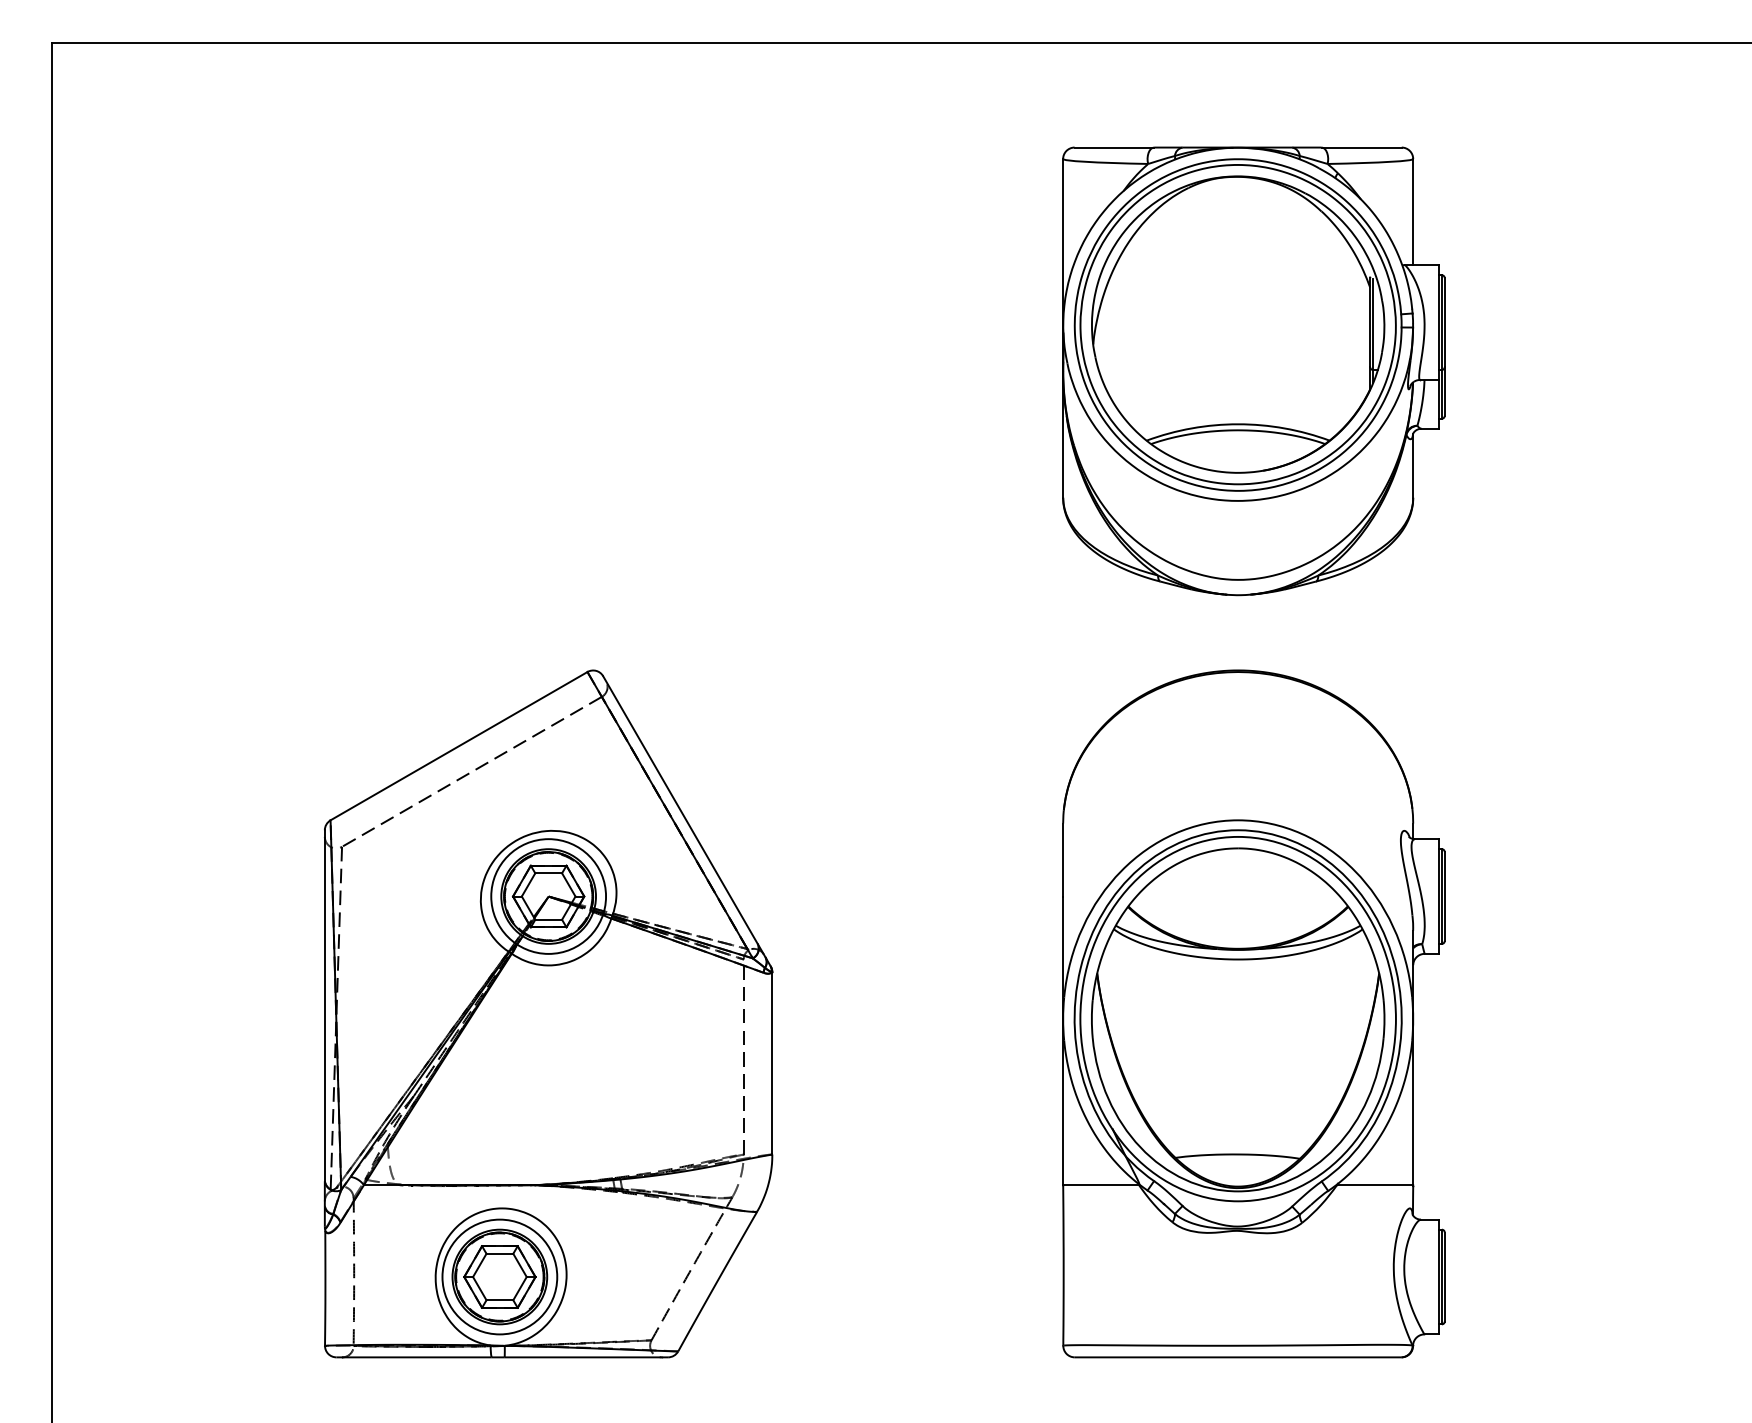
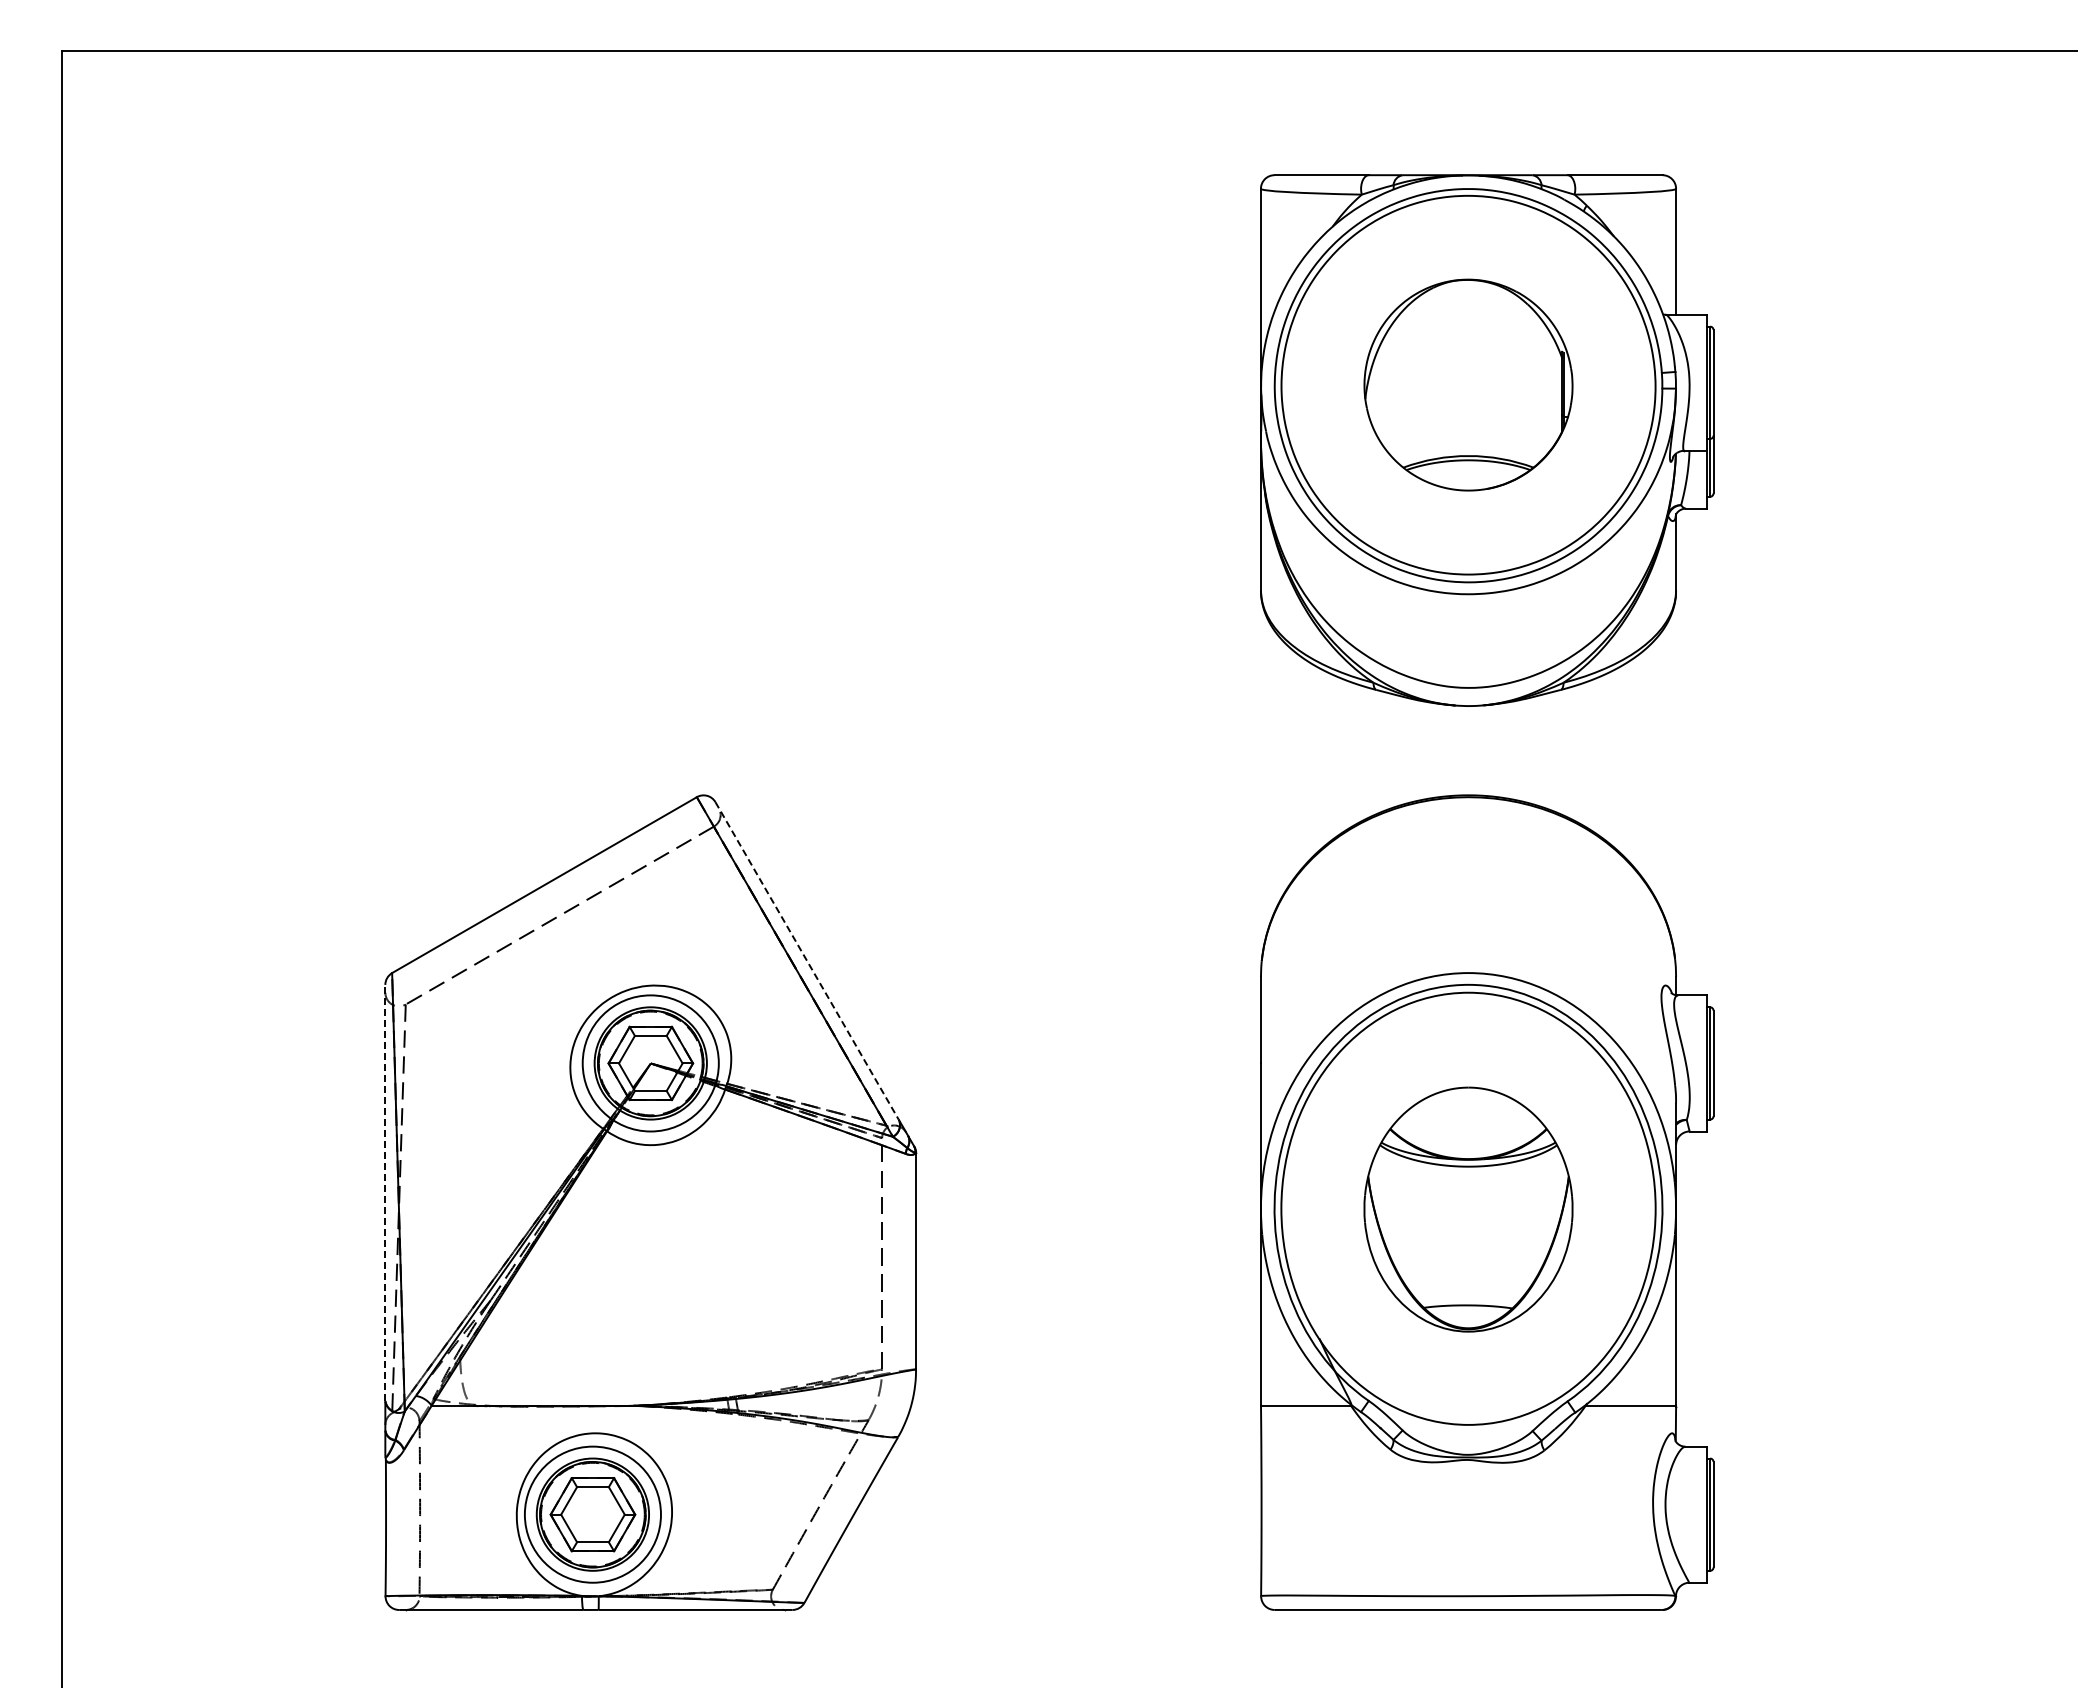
part: (1238, 324) -> (1468, 384), size x0.6
line: (680, 810) -> (807, 961), solid -> dashed
line: (324, 1005) -> (385, 1192), solid -> dashed
part: (1238, 1019) -> (1468, 1209), size x0.6

